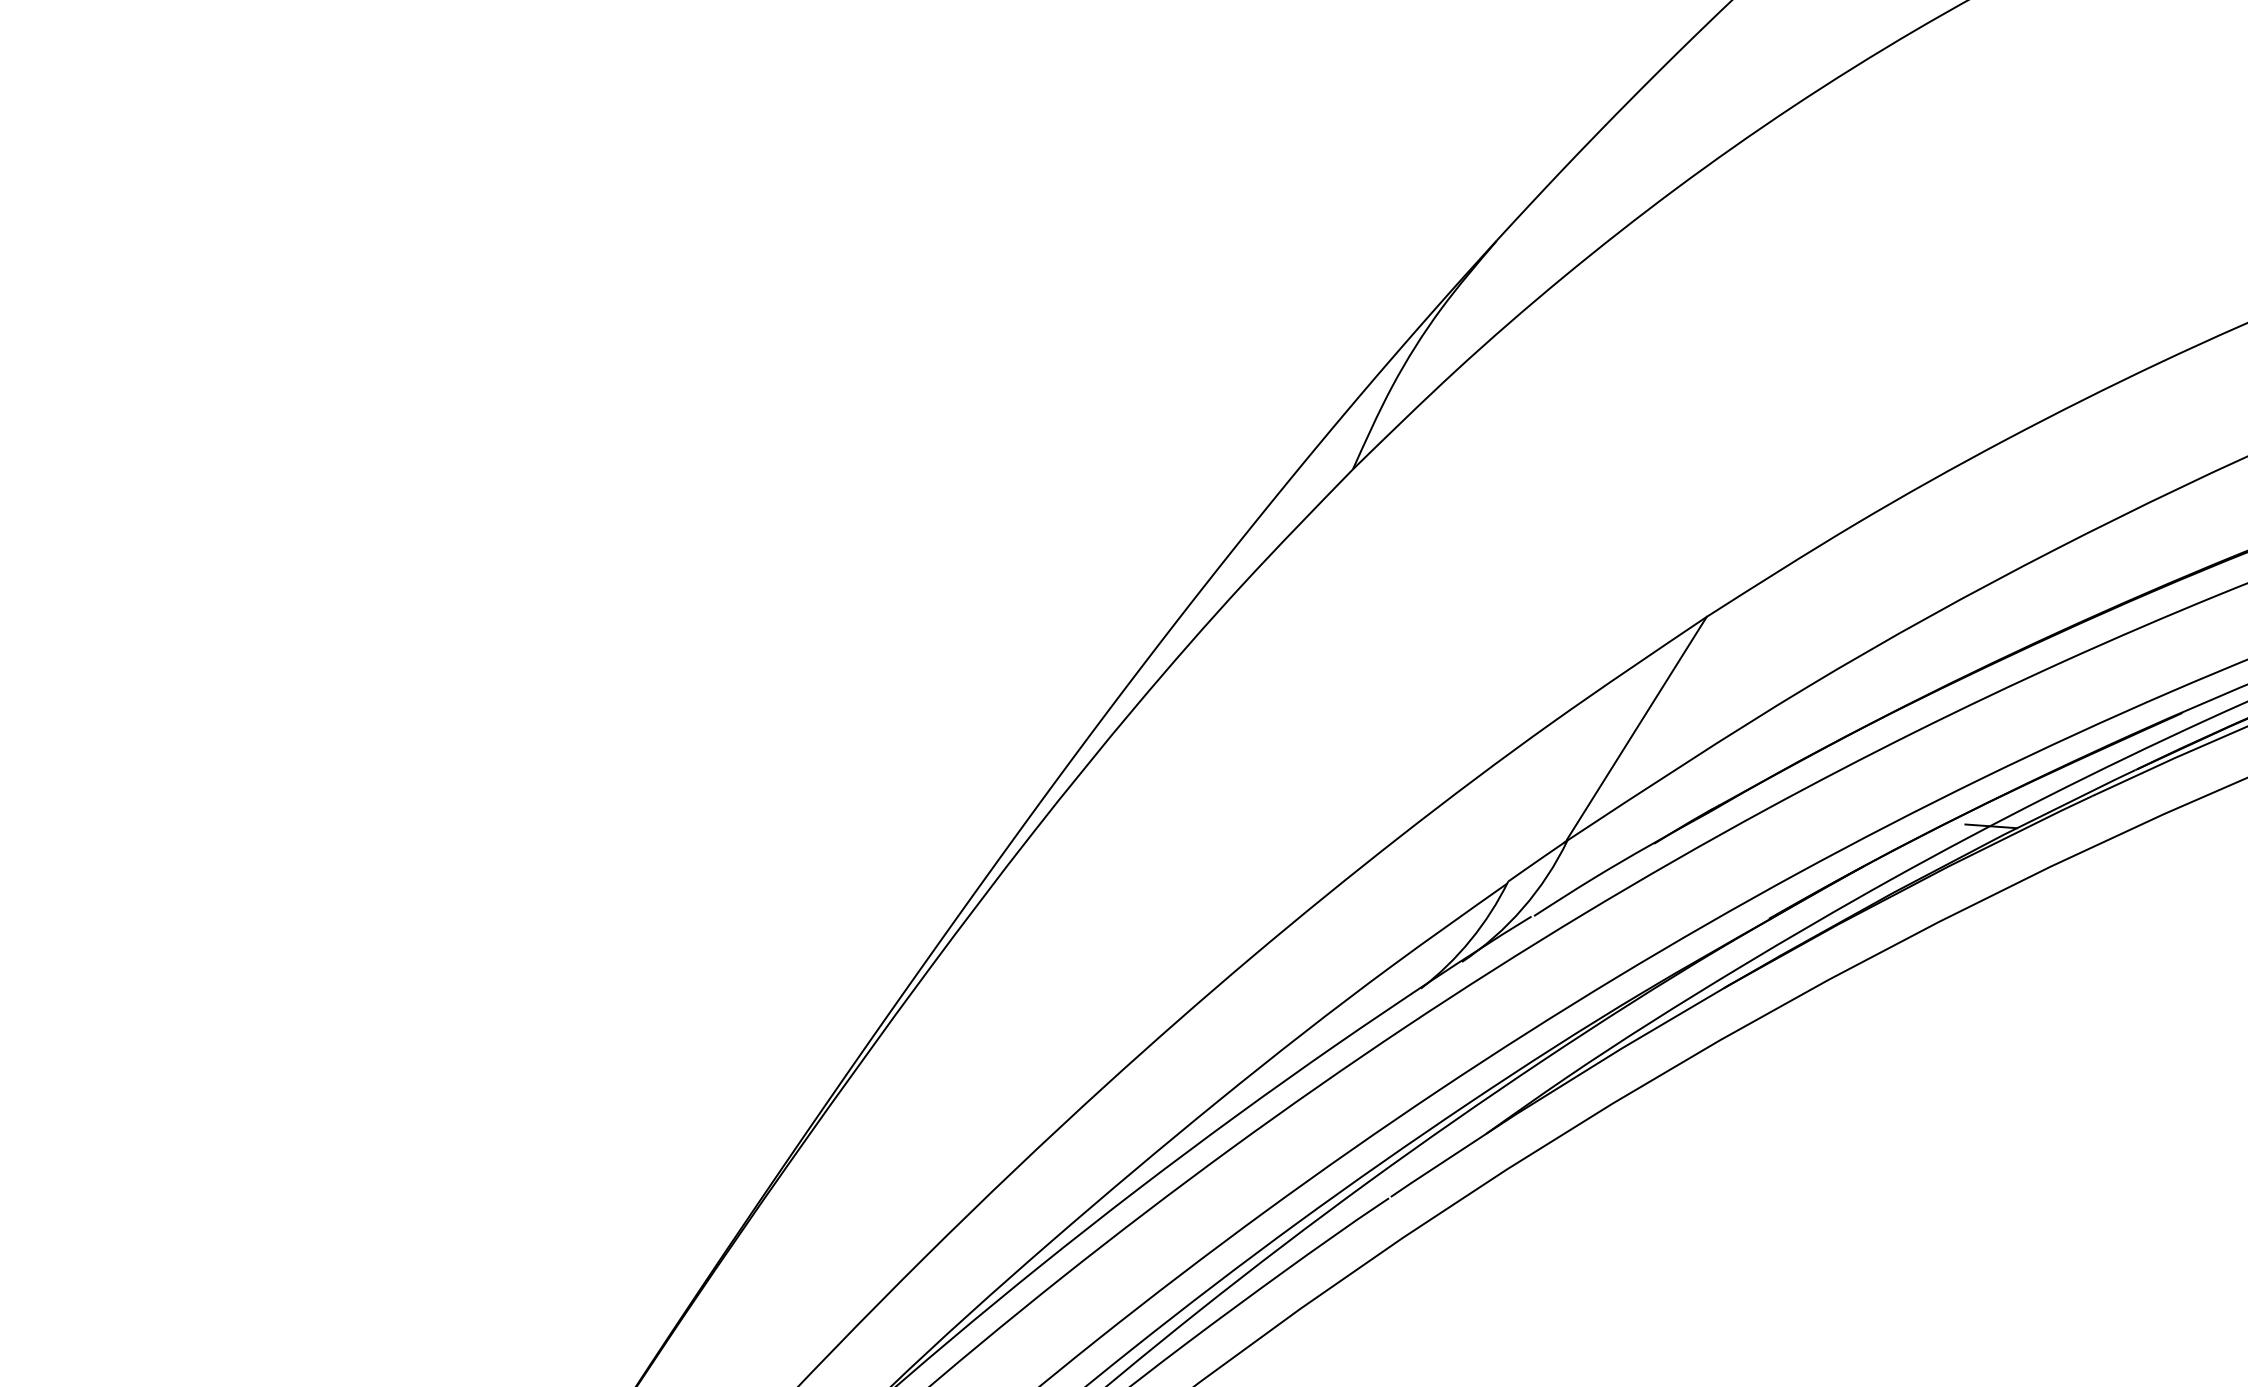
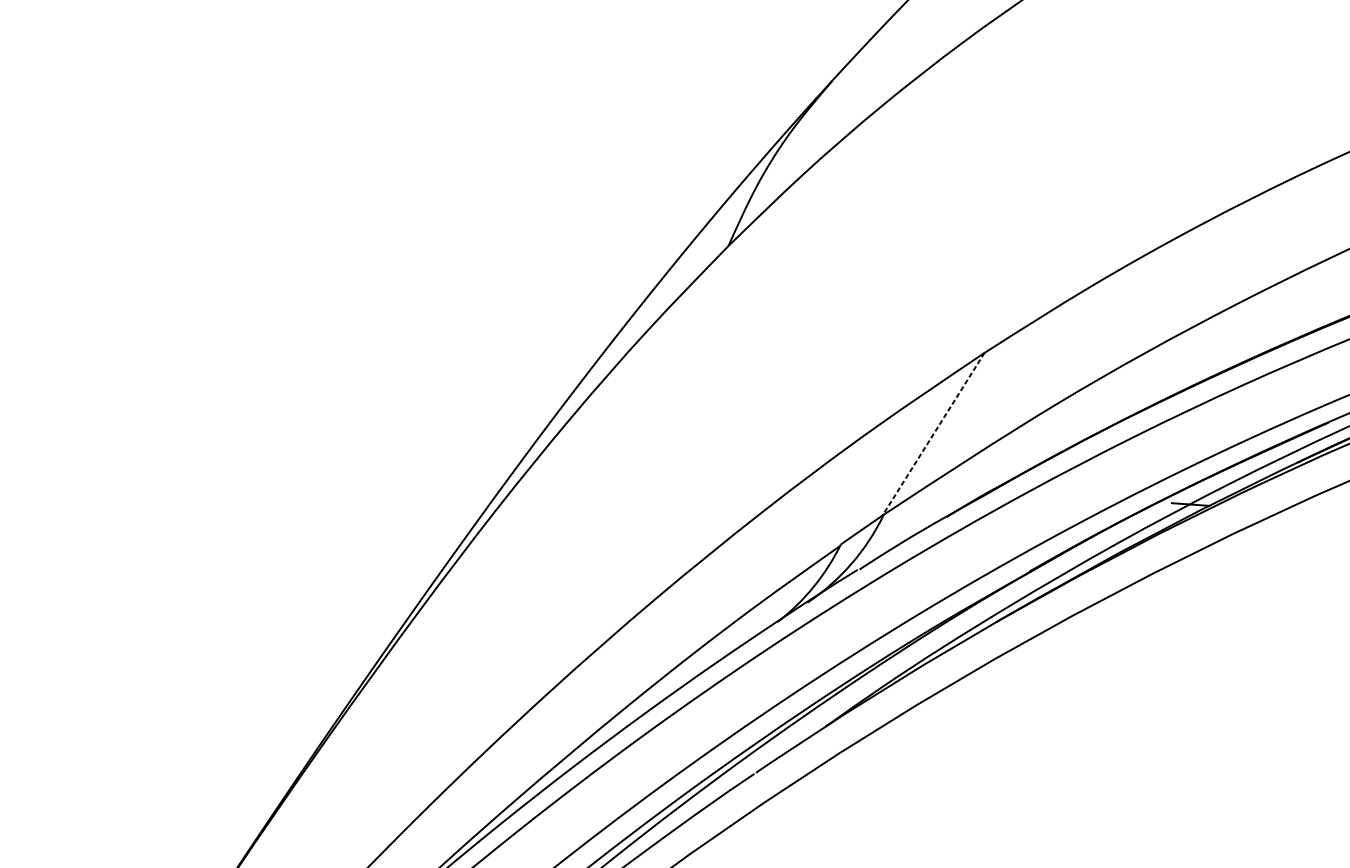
line: (1636, 728) -> (933, 433), solid -> dashed

